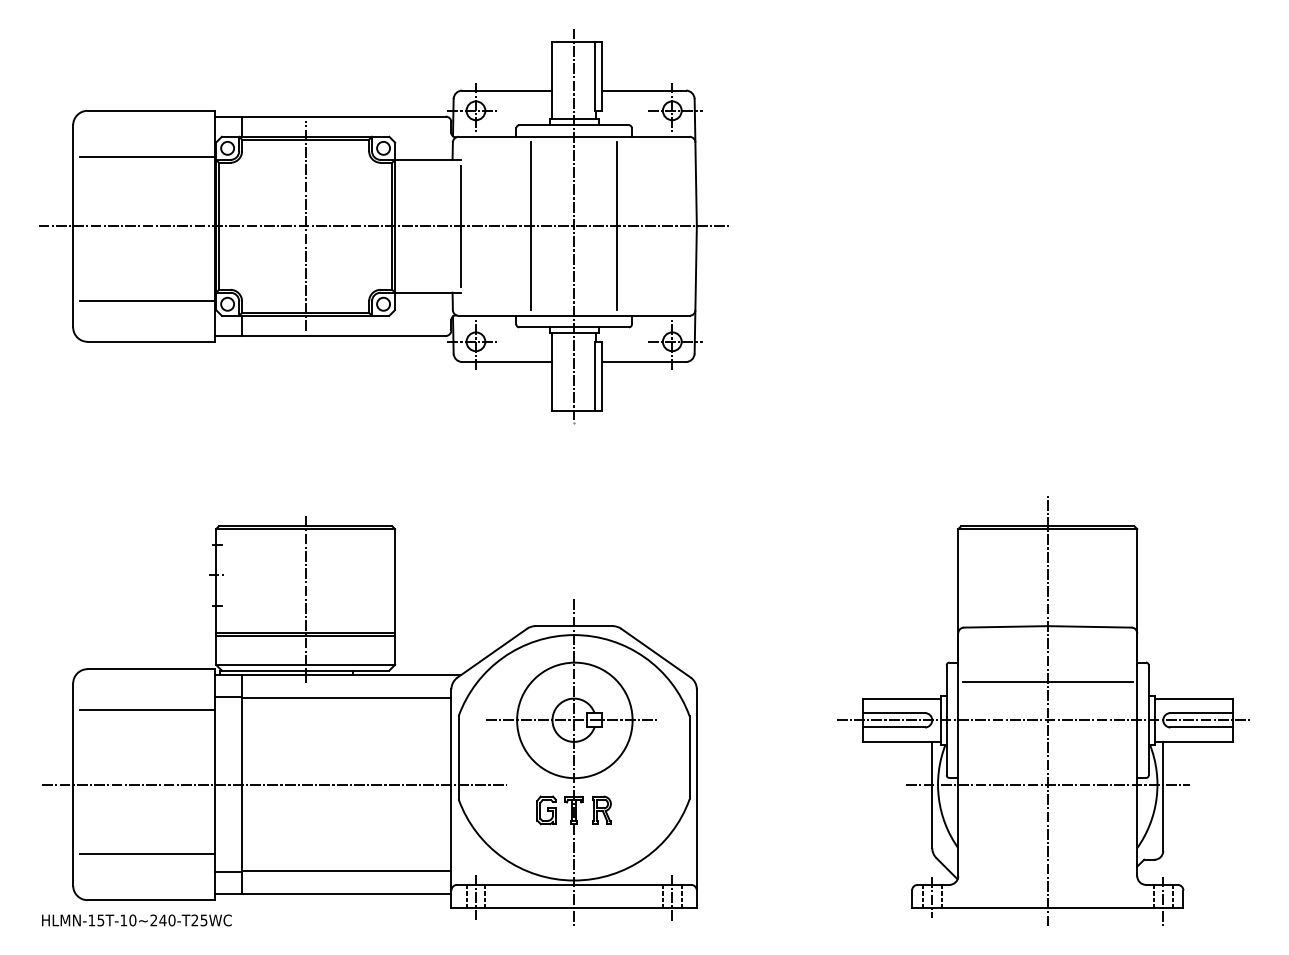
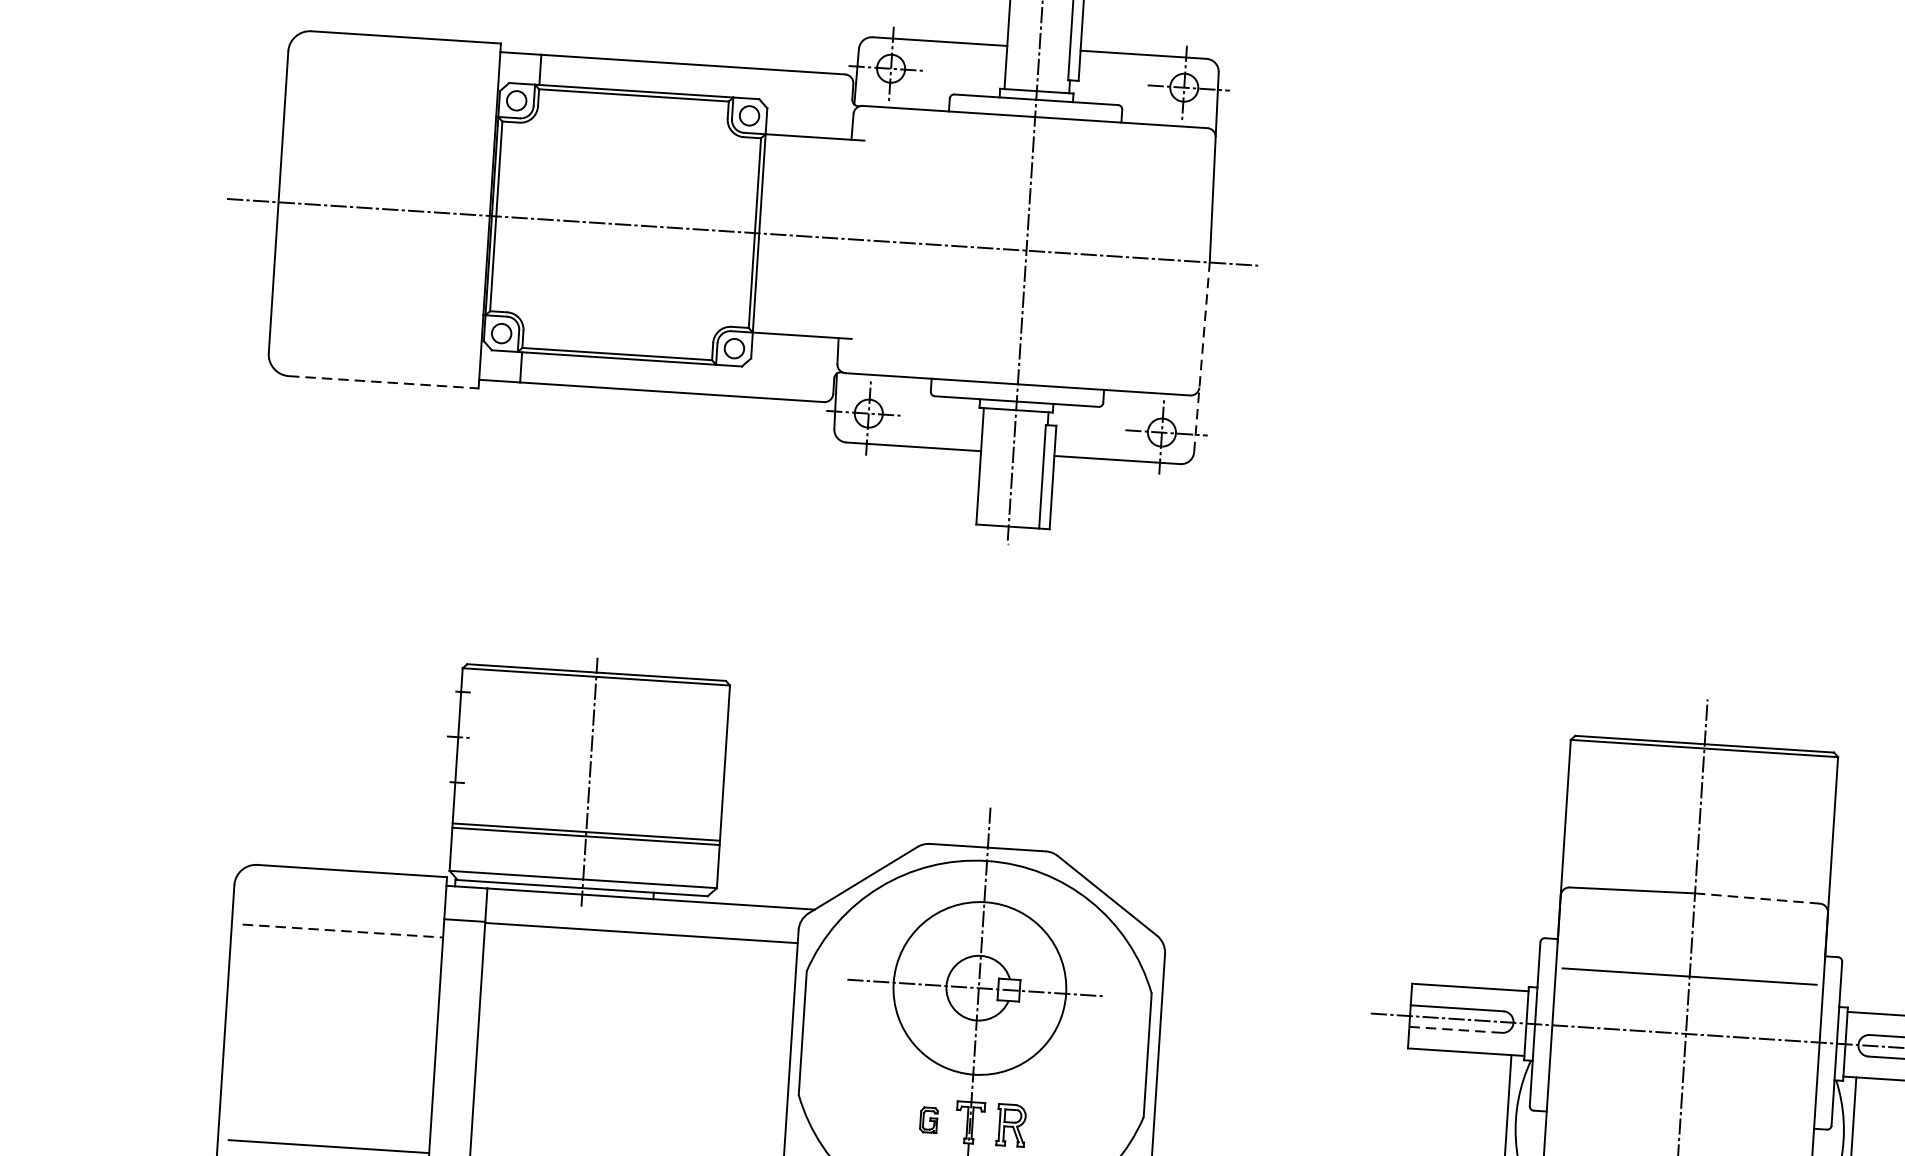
line: (147, 157) -> (396, 106), removed
line: (305, 225) -> (625, 223), removed
line: (461, 225) -> (858, 238), removed
line: (530, 226) -> (961, 246), removed
line: (617, 226) -> (1091, 255), removed
line: (695, 289) -> (1201, 356), solid -> dashed
line: (147, 301) -> (382, 321), removed
line: (151, 341) -> (384, 381), solid -> dashed
line: (1089, 626) -> (1757, 897), solid -> dashed
line: (148, 709) -> (344, 931), solid -> dashed
line: (894, 727) -> (1456, 1029), solid -> dashed
line: (274, 784) -> (525, 1055), removed
line: (1047, 784) -> (1679, 1129), removed
part: (546, 810) -> (928, 1120), size x0.6

